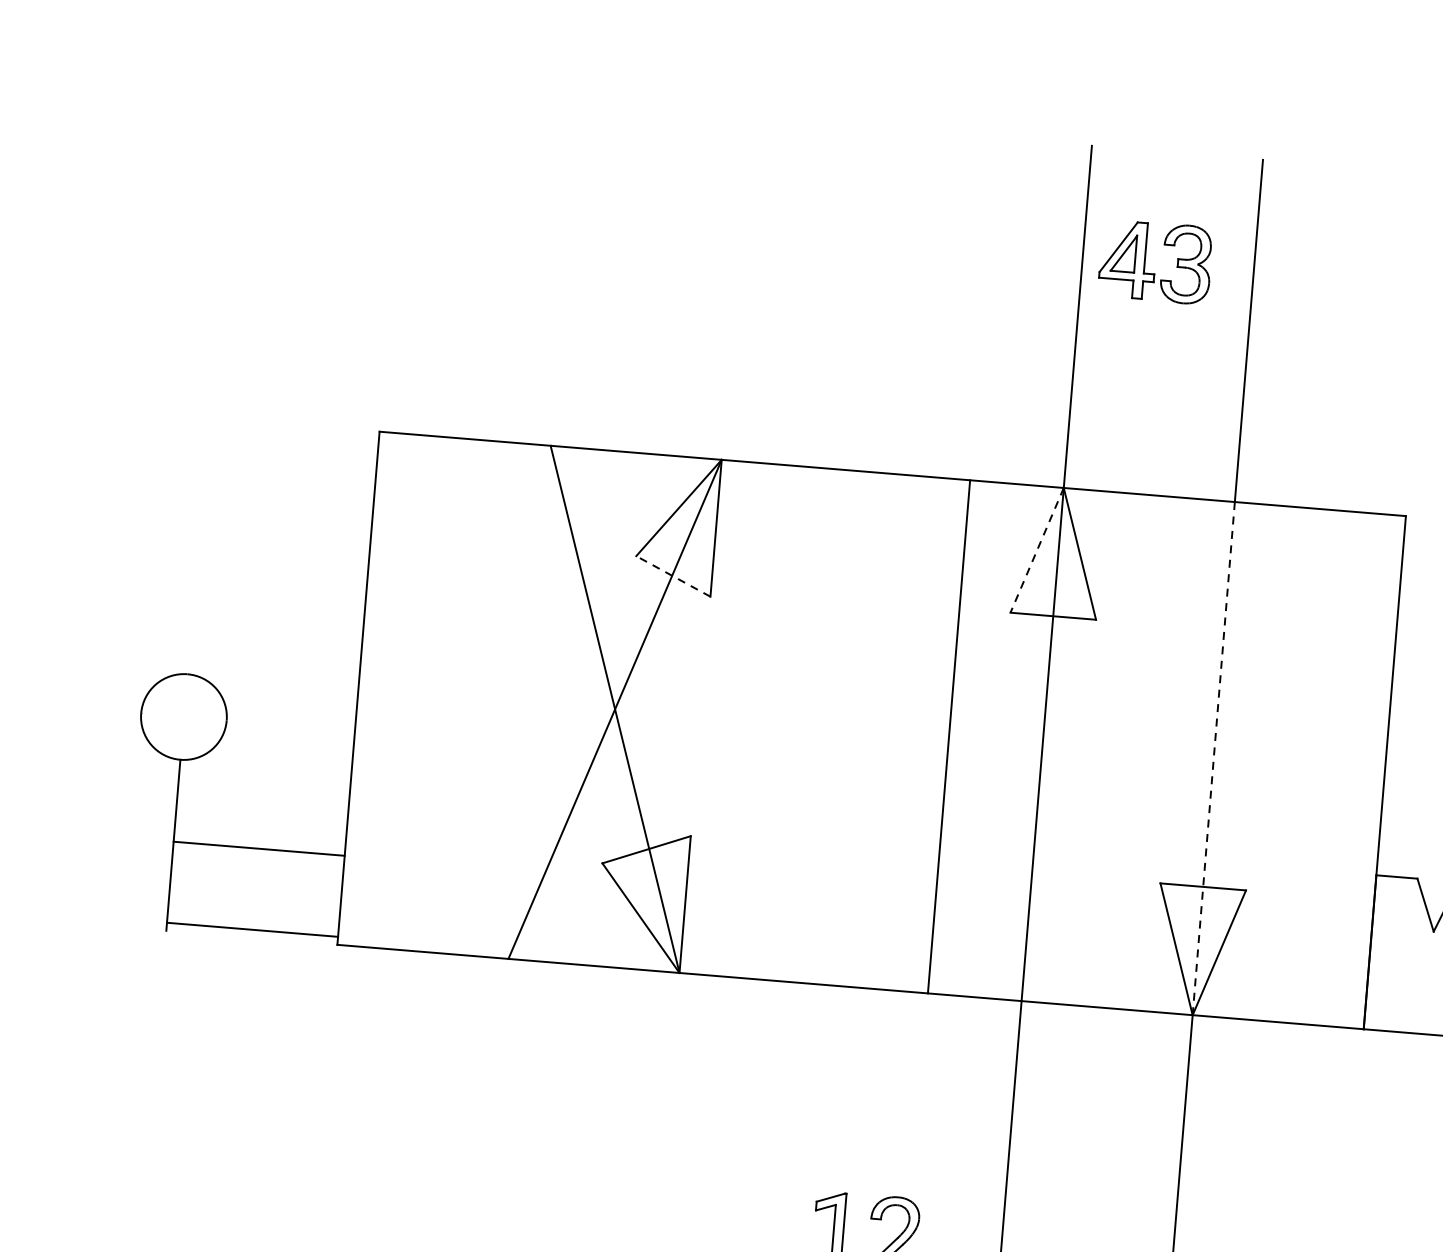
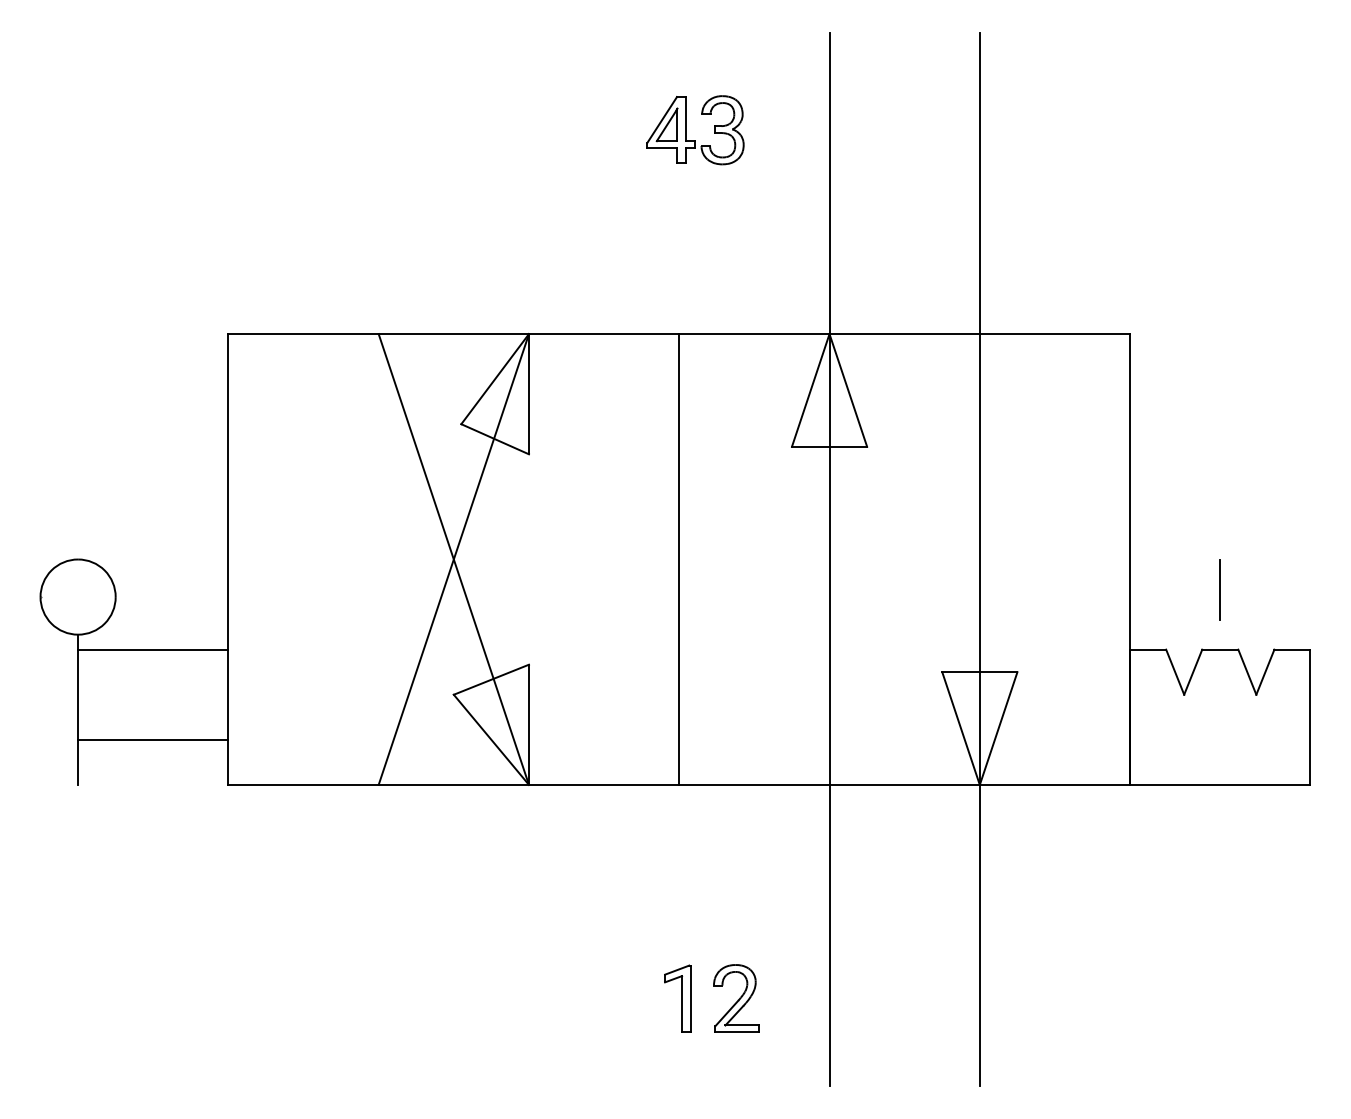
part: (1145, 261) -> (686, 130), moved
line: (1036, 550) -> (810, 390), dashed -> solid
line: (672, 576) -> (494, 439), dashed -> solid
line: (949, 736) -> (679, 559), moved
line: (1213, 757) -> (979, 558), dashed -> solid
line: (259, 848) -> (153, 649), moved
line: (252, 929) -> (153, 739), moved

